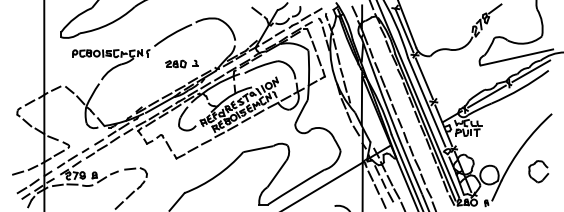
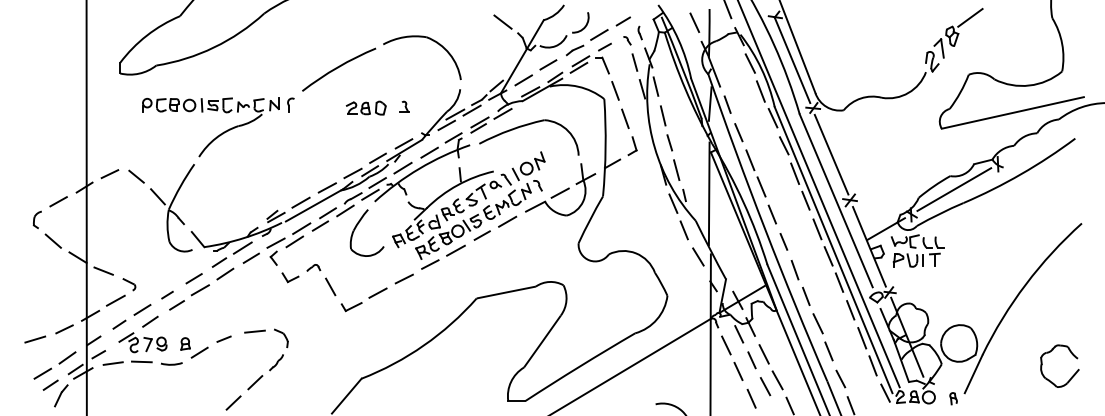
part: (181, 63) -> (377, 107), moved
line: (531, 71) -> (1041, 140), removed
part: (535, 164) -> (1053, 352), moved

